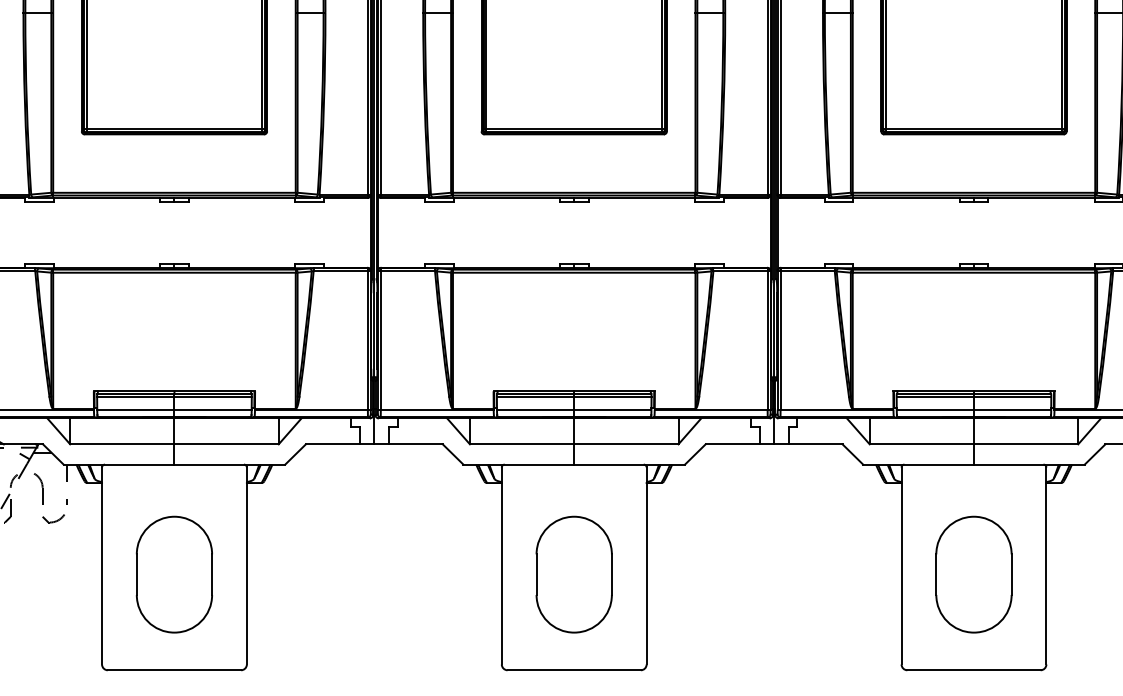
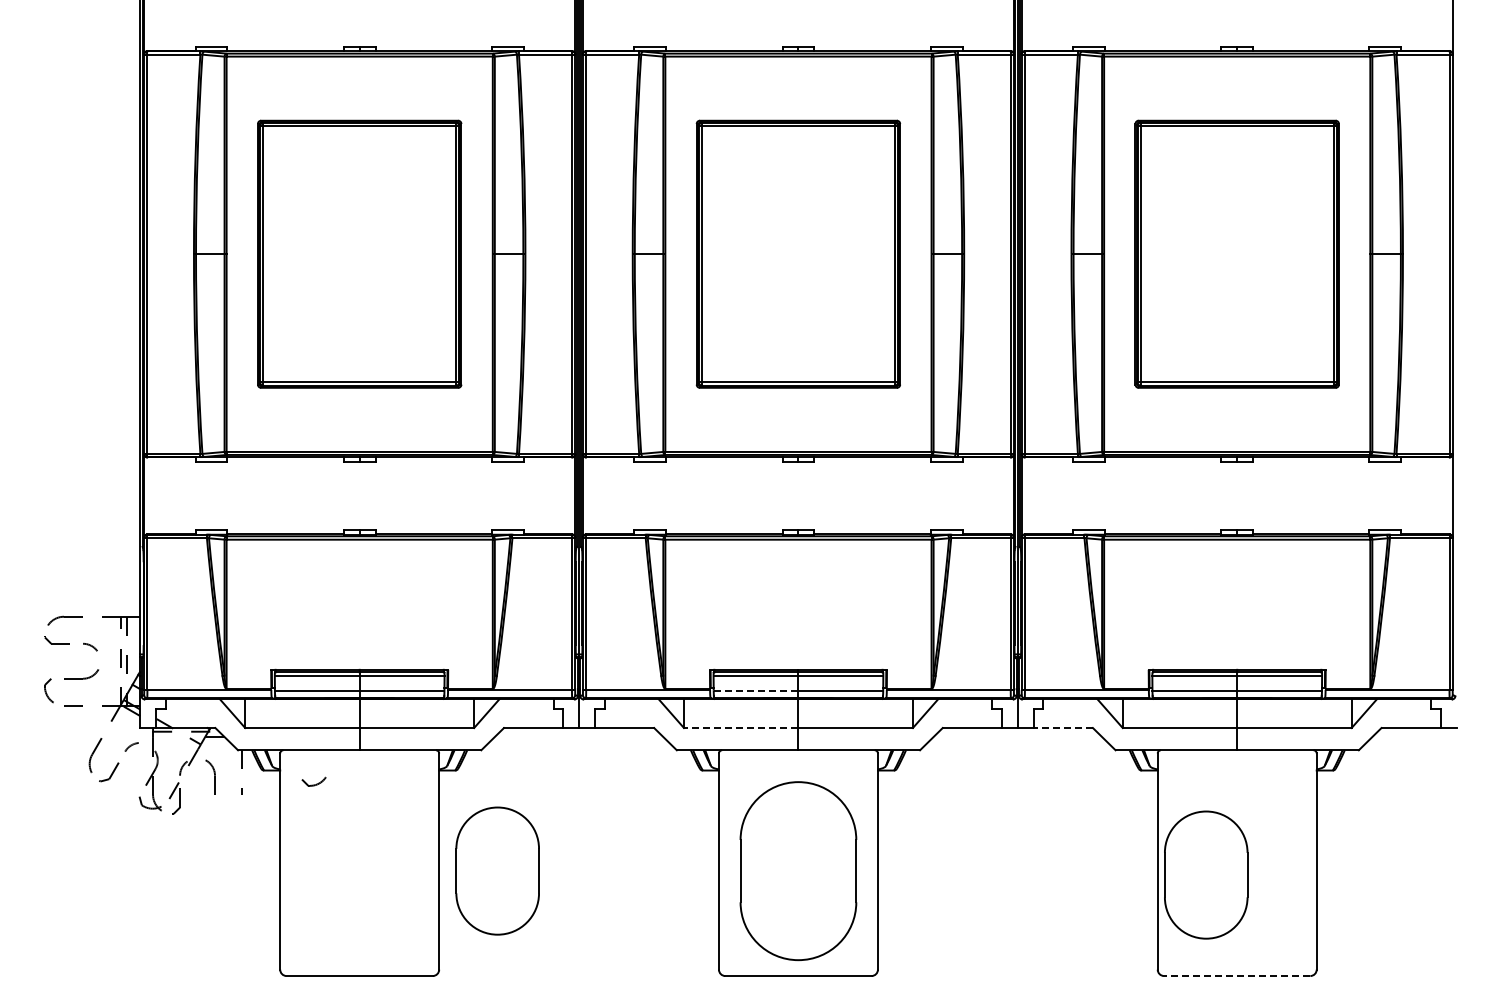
line: (535, 410) -> (756, 690), solid -> dashed
line: (521, 444) -> (740, 728), solid -> dashed
line: (815, 444) -> (1063, 728), solid -> dashed
part: (53, 518) -> (313, 781), moved
part: (174, 574) -> (497, 870), moved
part: (574, 574) -> (798, 870), size x1.4
part: (974, 574) -> (1206, 874), moved
line: (973, 670) -> (1236, 976), solid -> dashed

